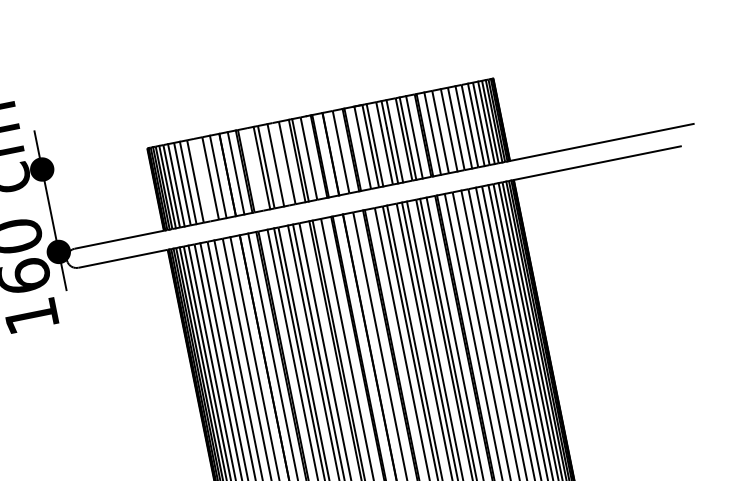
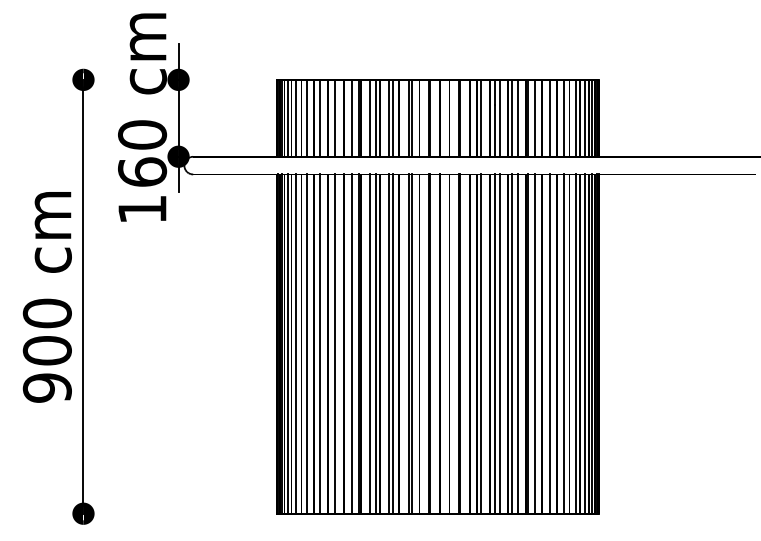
line: (280, 163) -> (393, 117), added
line: (255, 168) -> (369, 117), added
line: (202, 179) -> (320, 117), added

